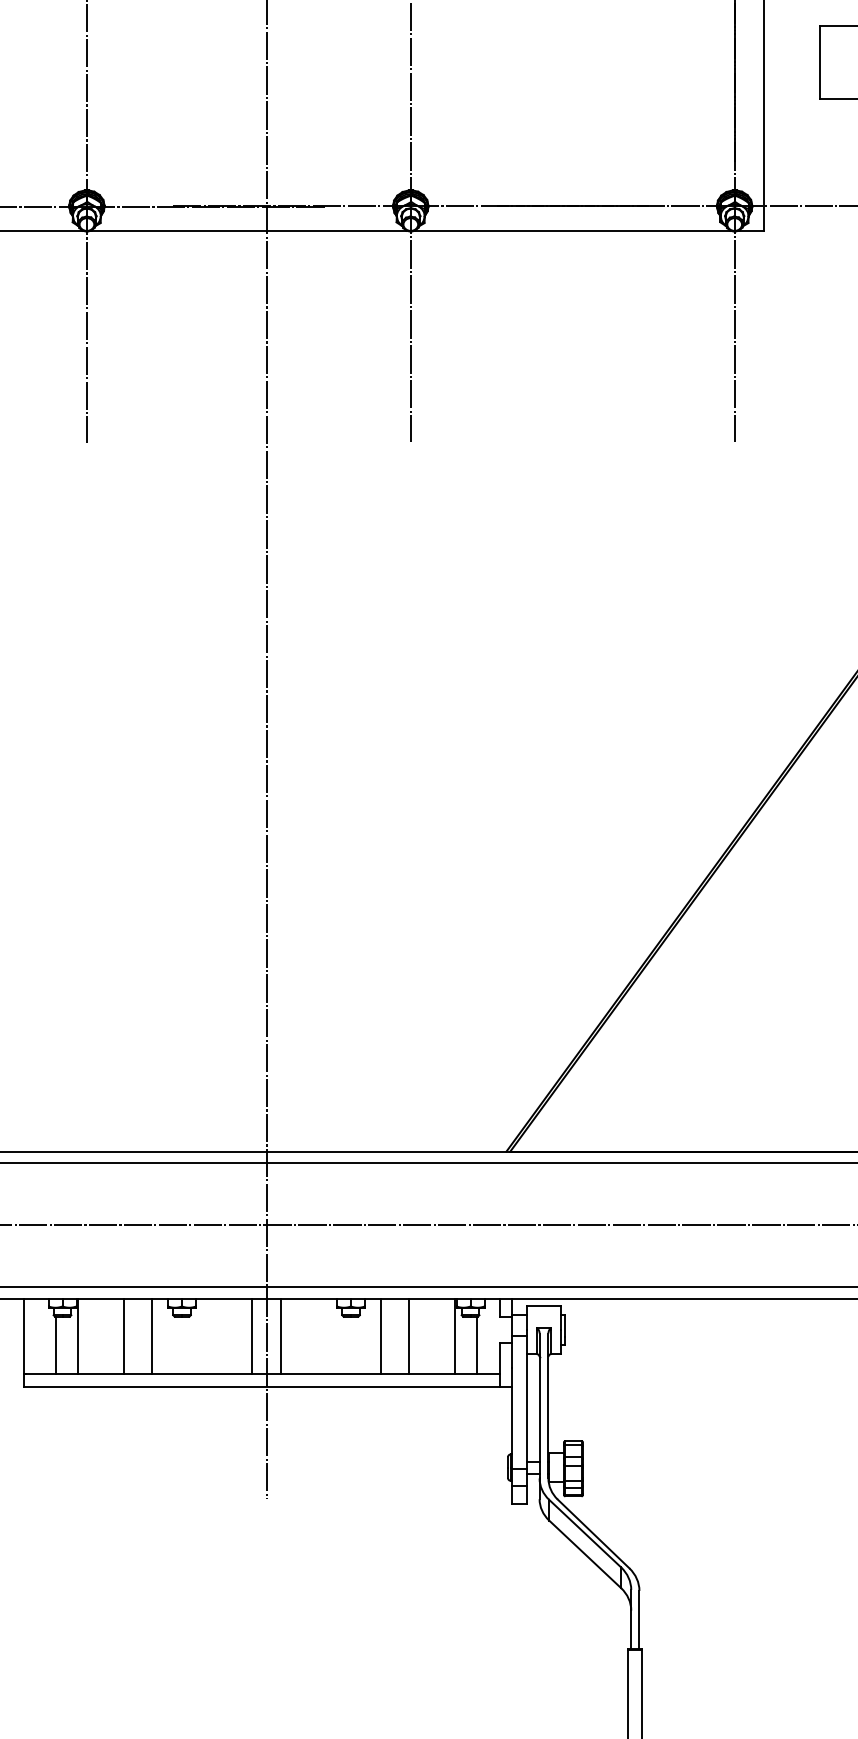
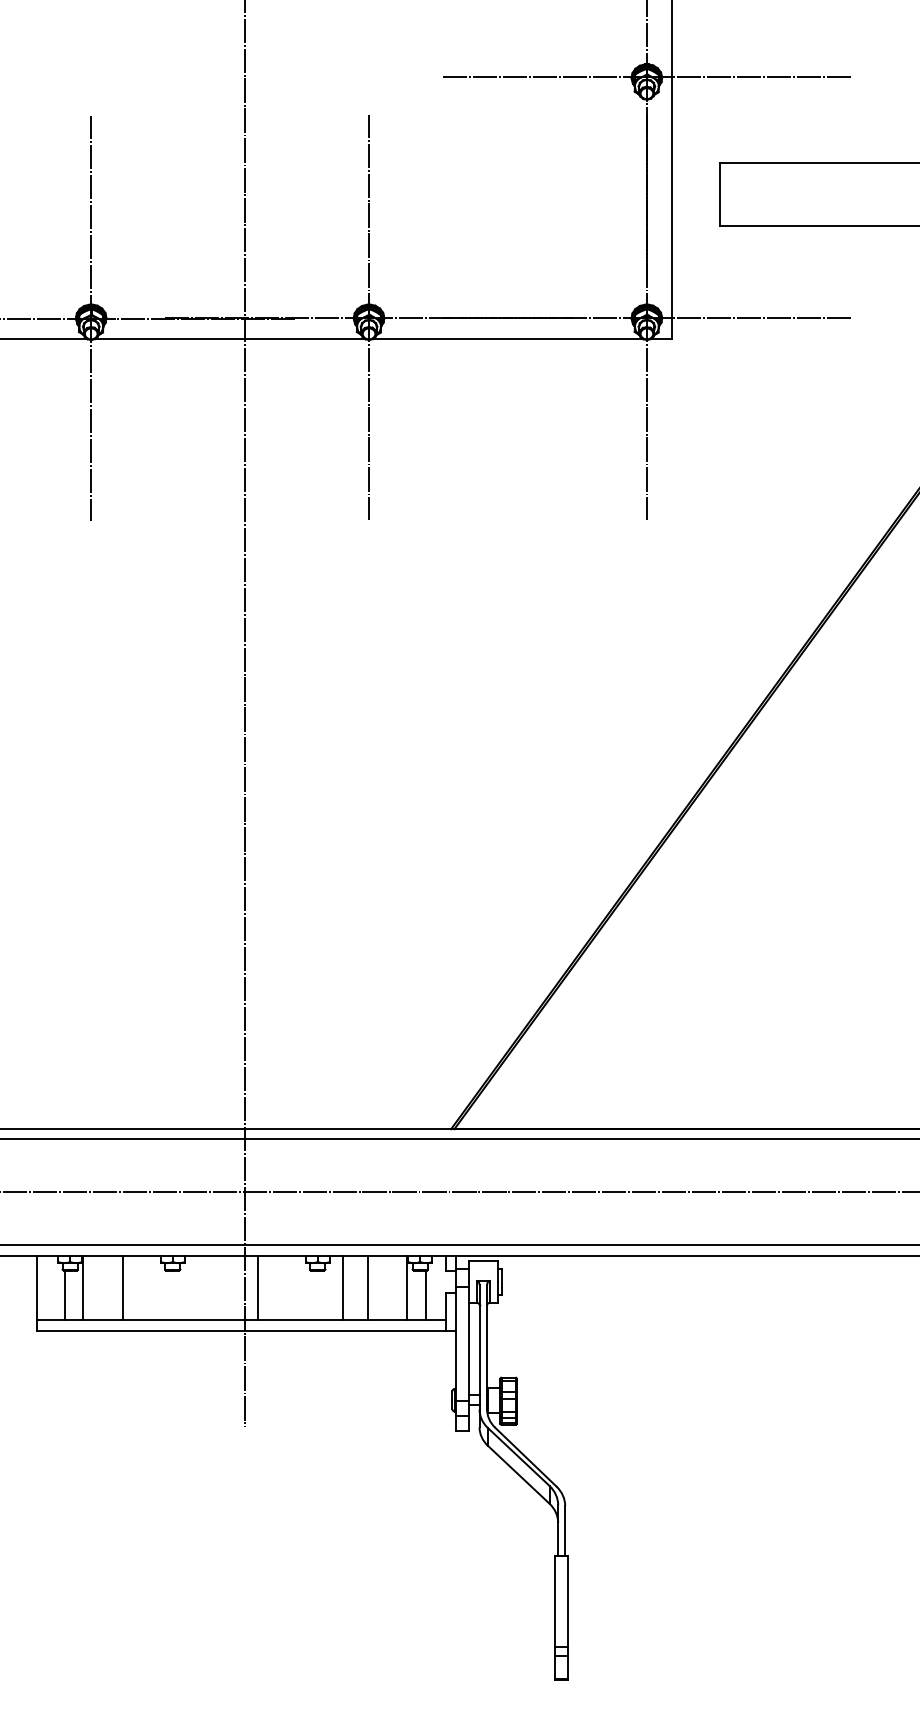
line: (152, 1336) -> (147, 1287), removed
line: (251, 1336) -> (232, 1287), removed

